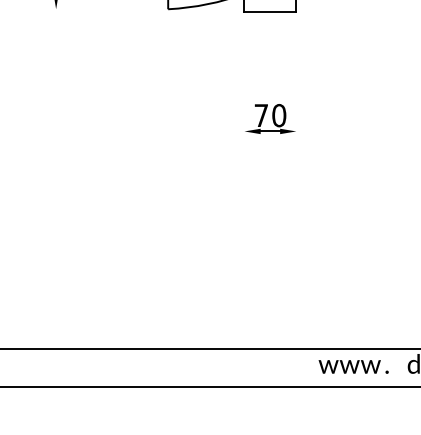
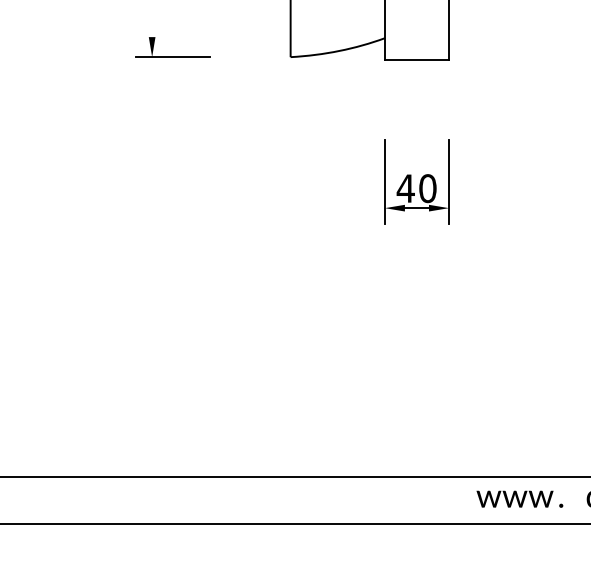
line: (73, 9) -> (173, 57), added
line: (244, 110) -> (384, 182), added
line: (296, 110) -> (449, 182), added
text: (261, 115) -> (405, 188), 70 -> 40

